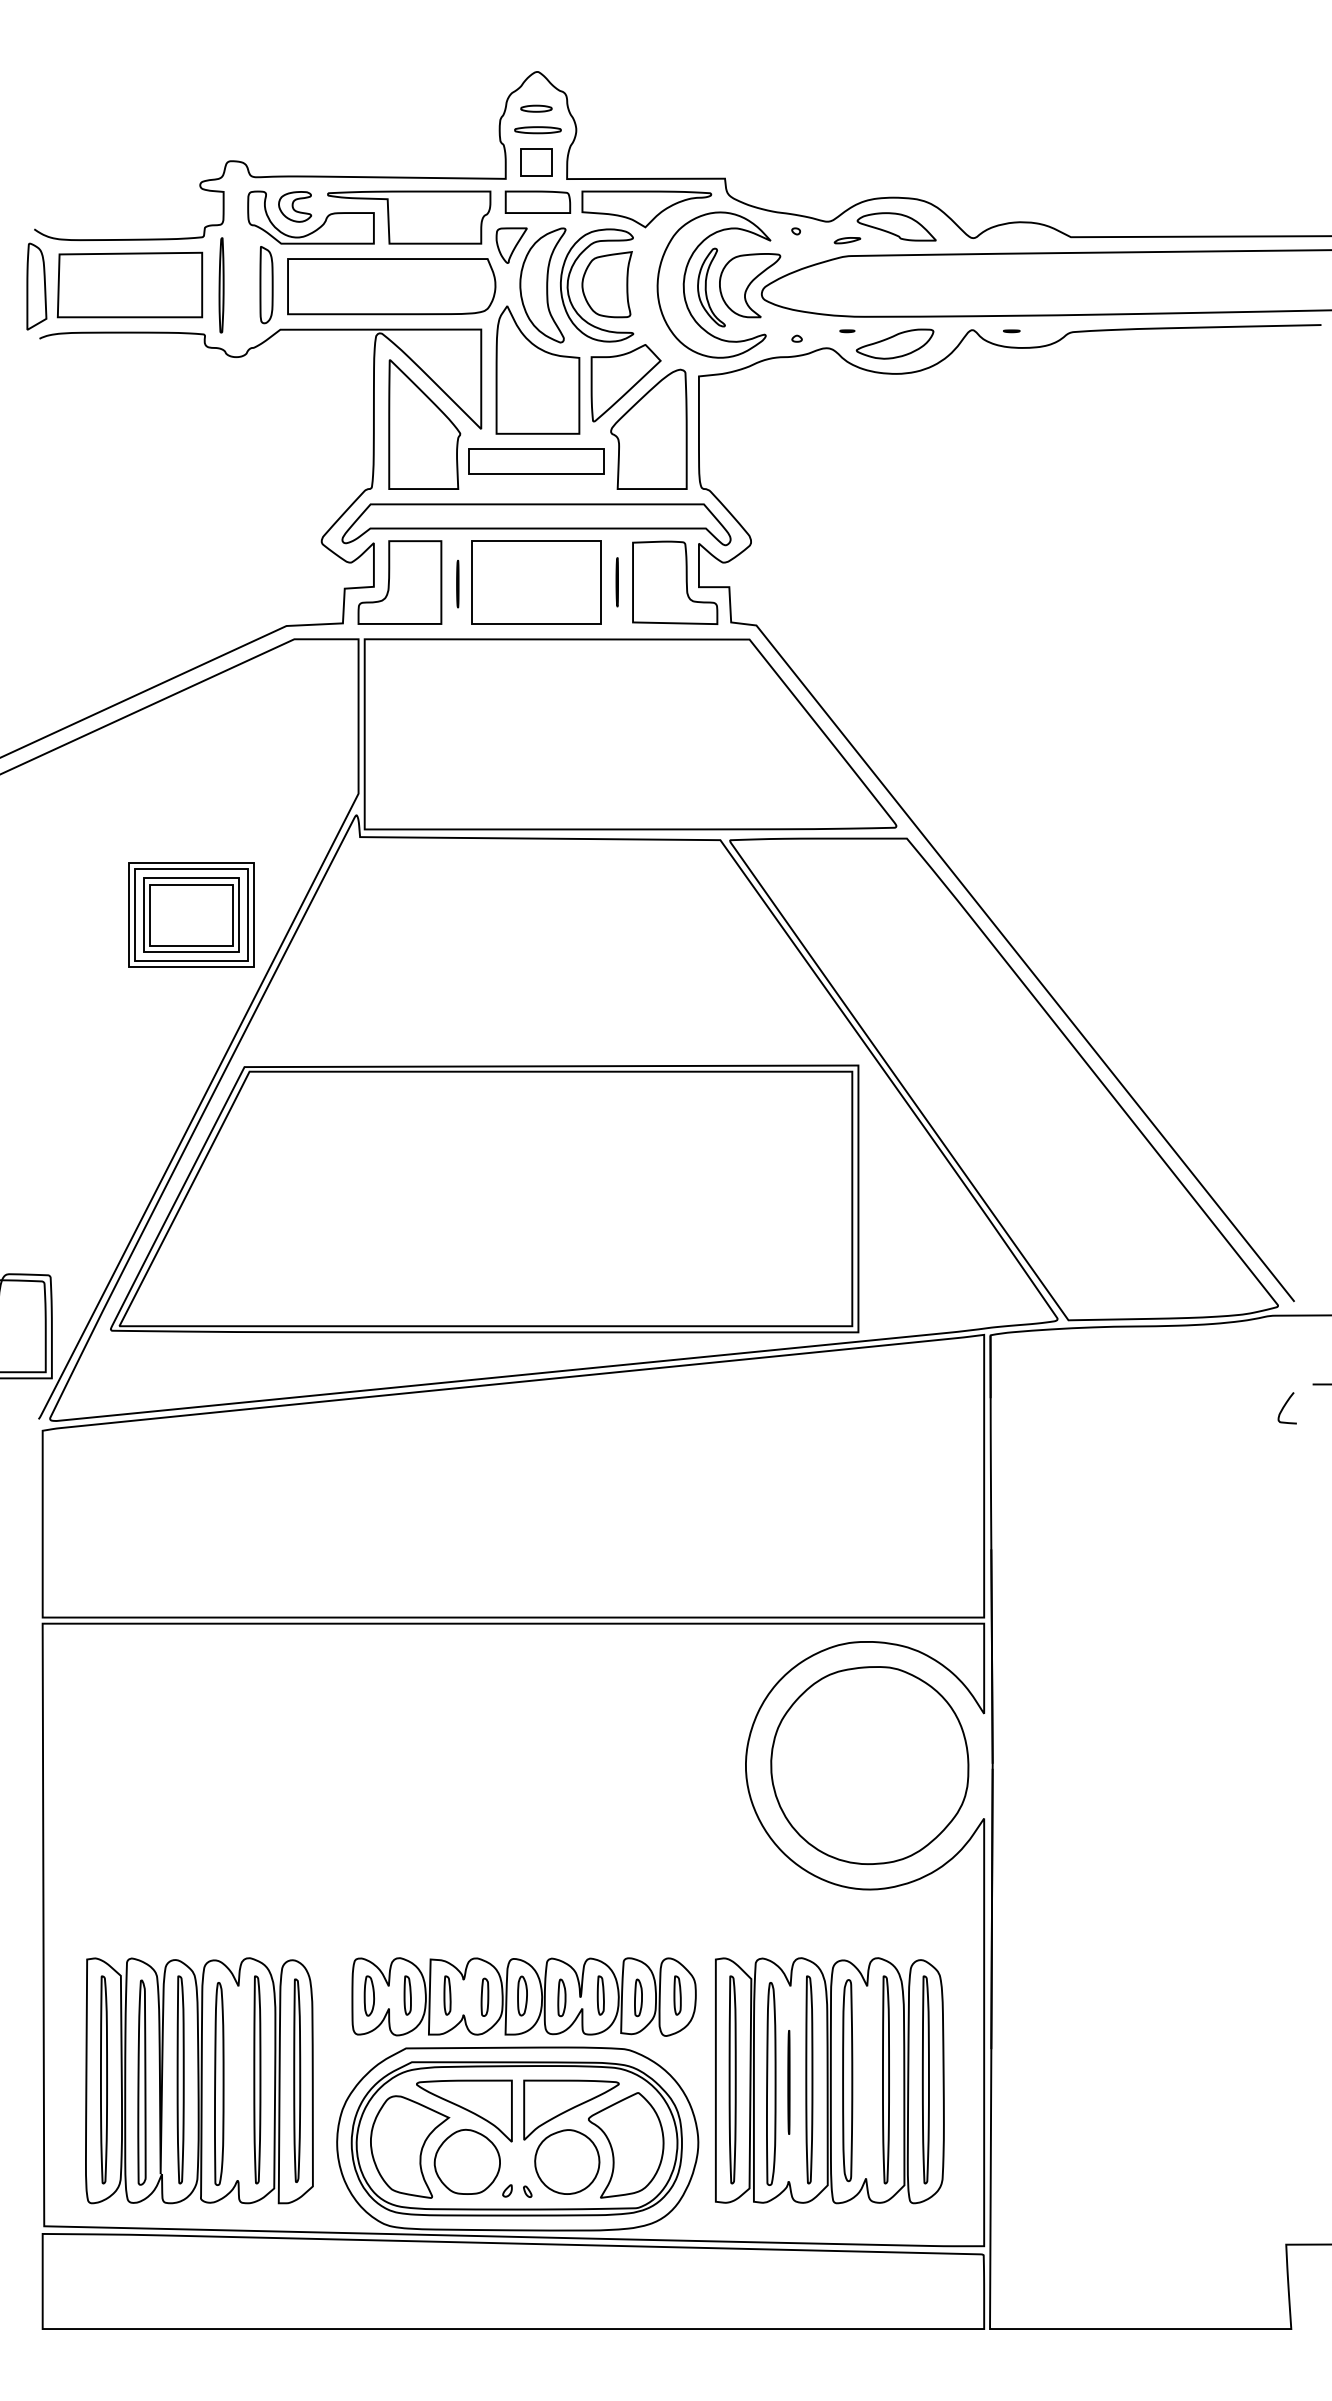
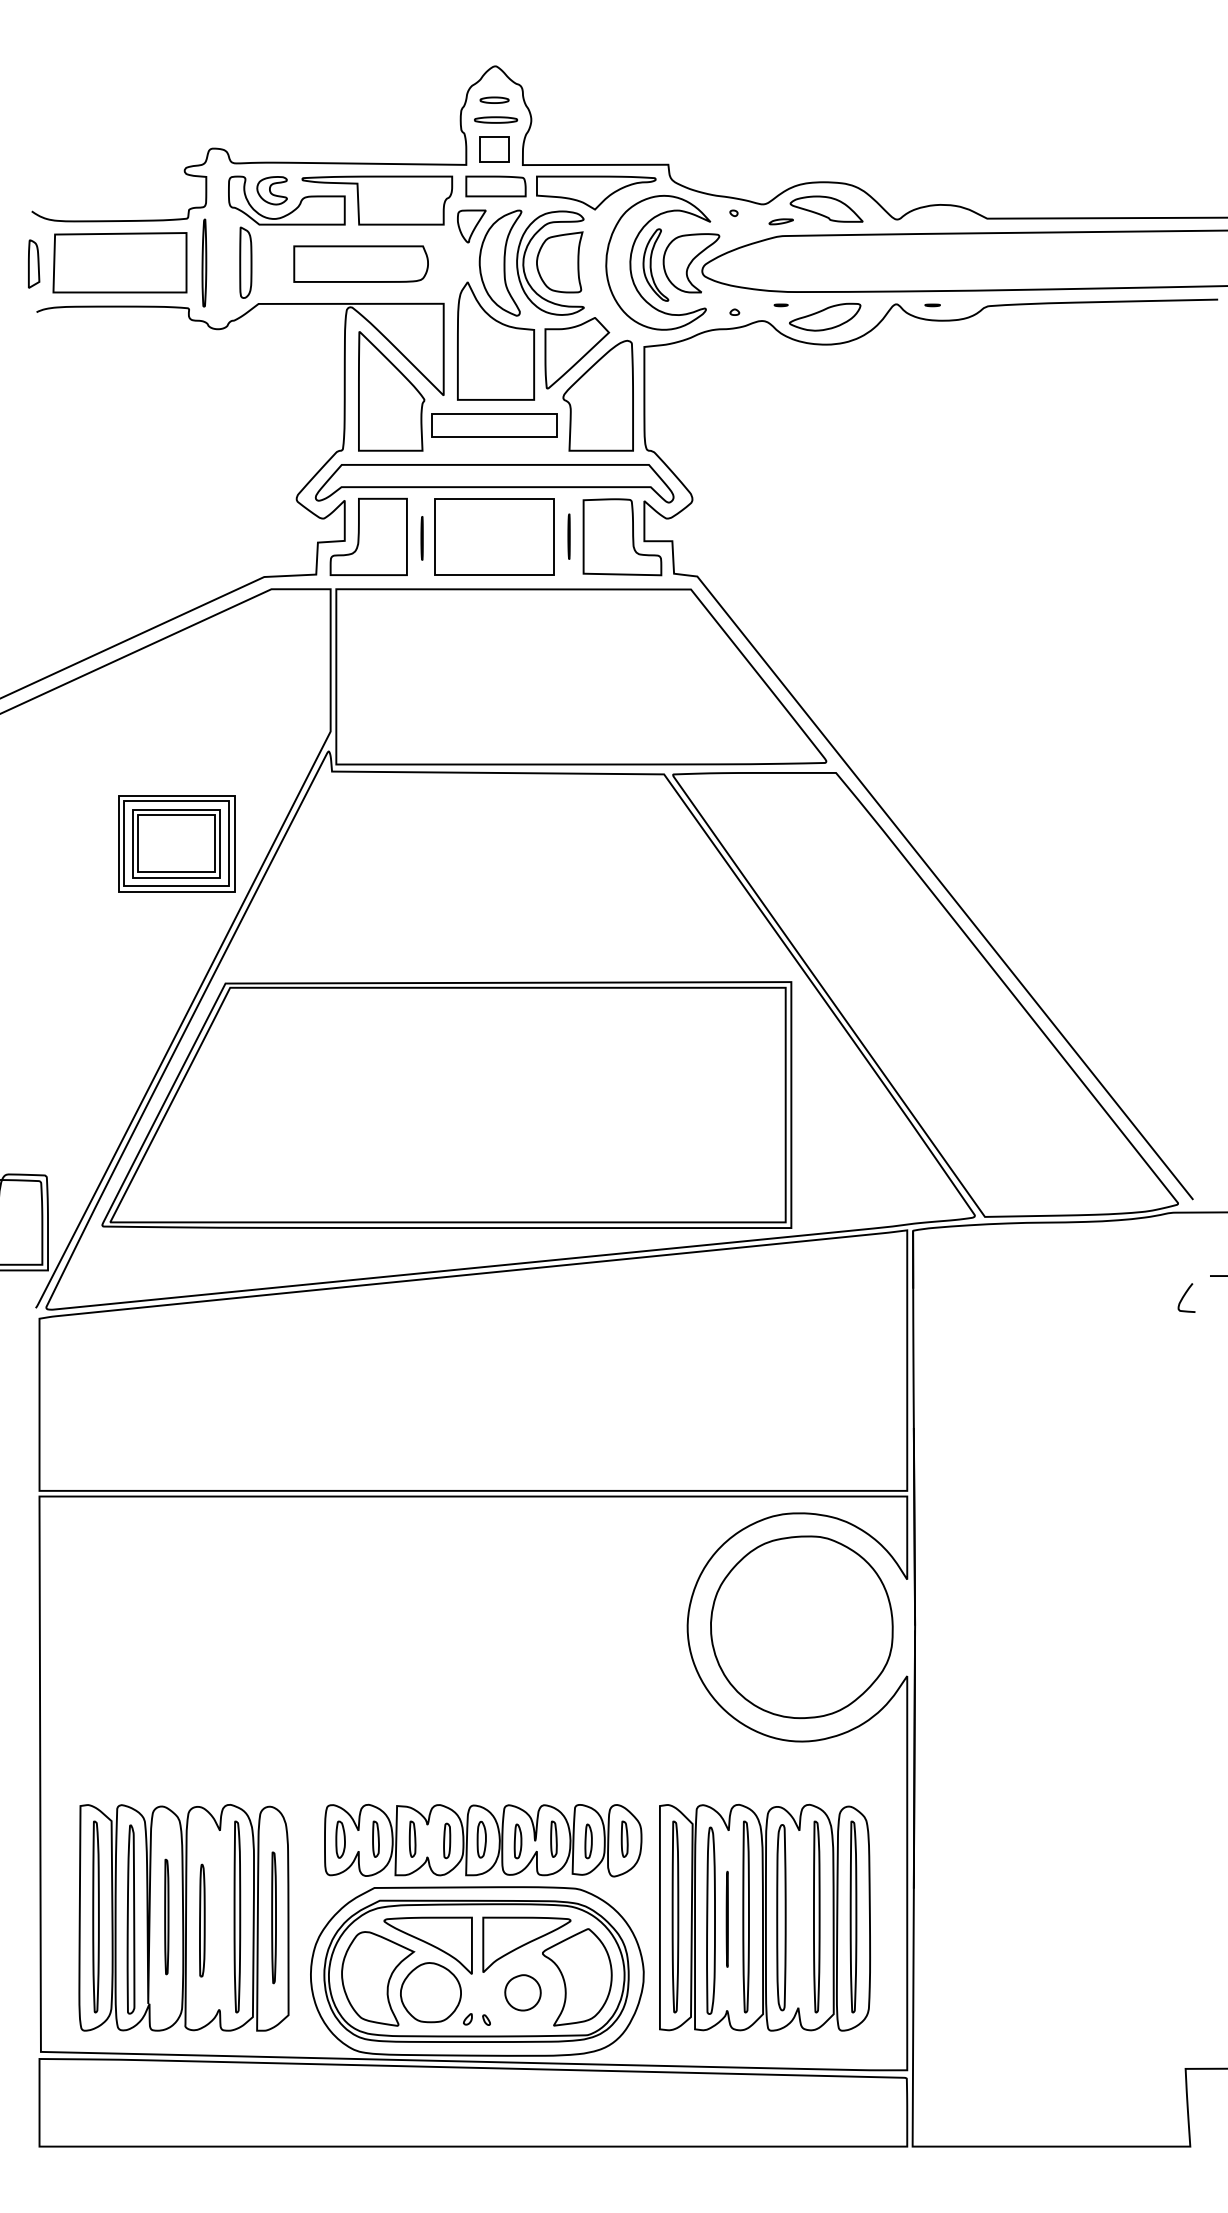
part: (36, 285) -> (33, 263), size x0.6
part: (390, 285) -> (360, 263), size x0.7
part: (180, 2079) -> (166, 1916), size x0.6
part: (296, 2080) -> (273, 1917), size x0.7
part: (219, 2083) -> (202, 1920), size x0.6
part: (566, 2161) -> (522, 1992), size x0.6

